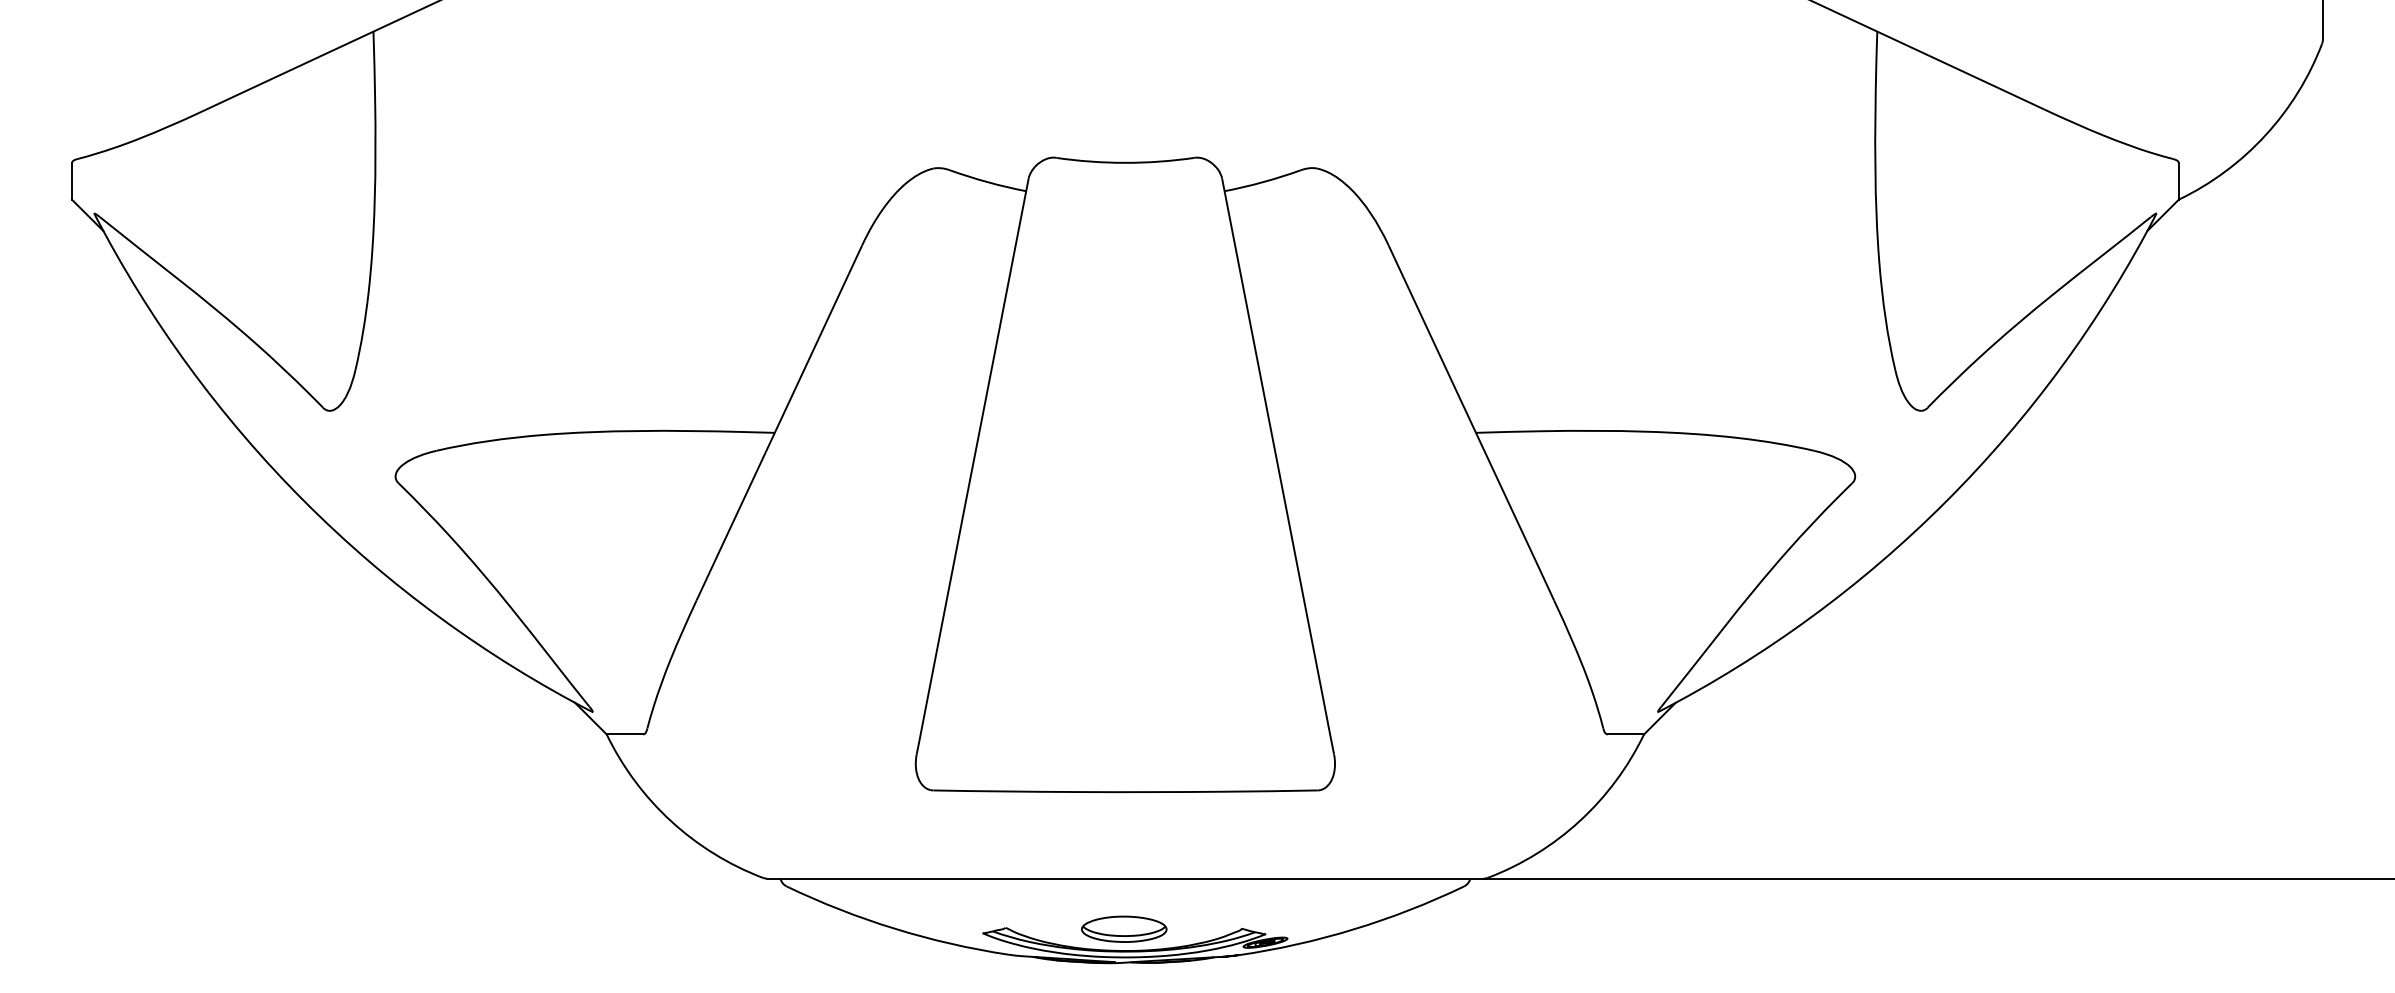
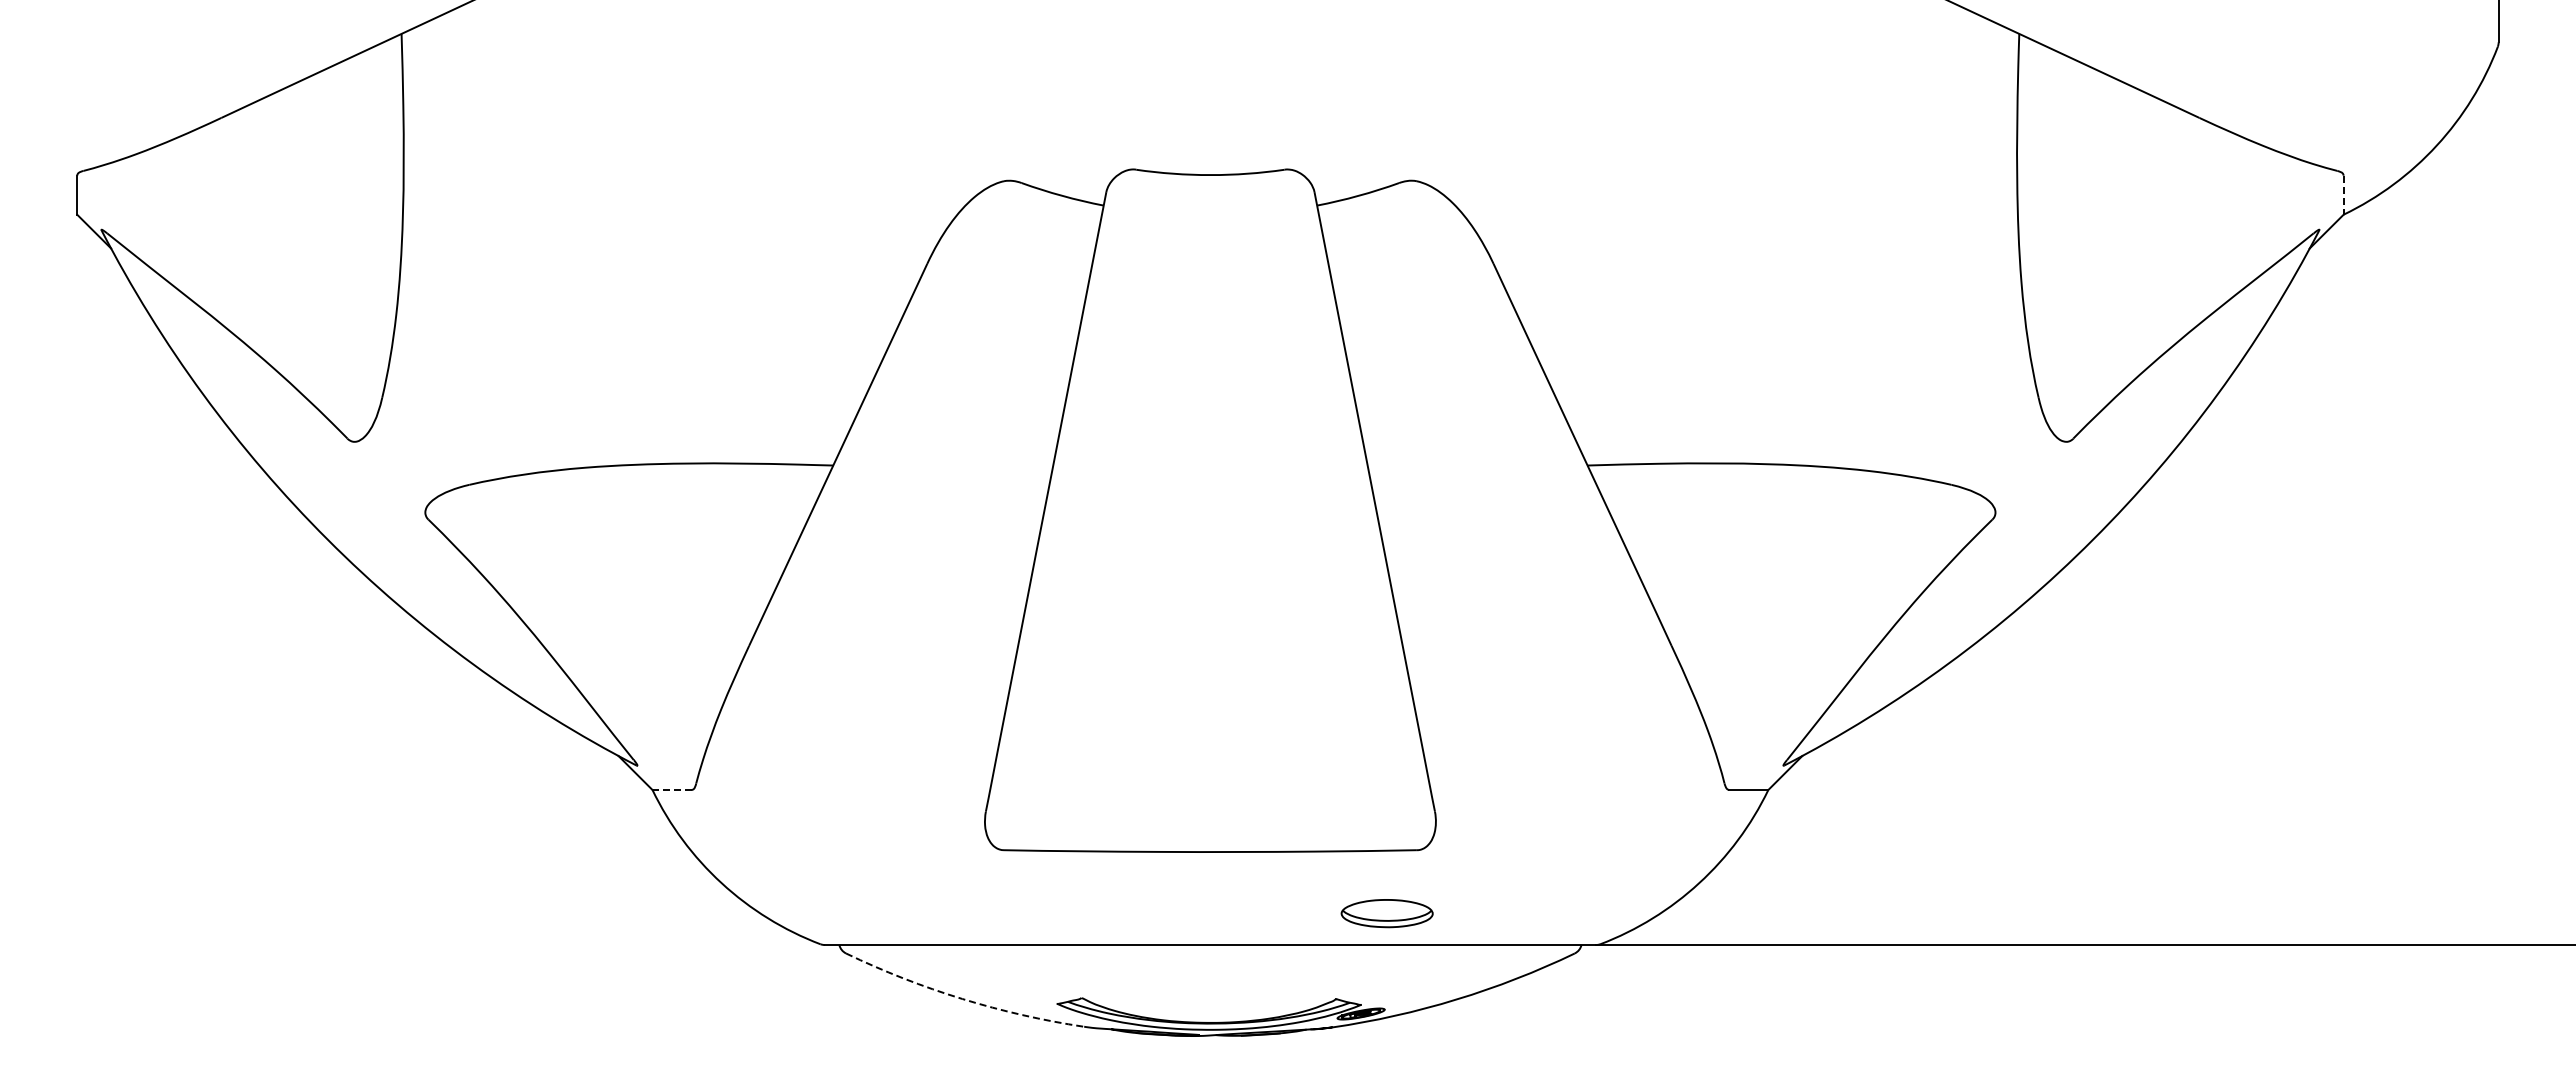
line: (2178, 181) -> (2343, 195), solid -> dashed
line: (625, 734) -> (672, 789), solid -> dashed
arc: (894, 928) -> (962, 998), solid -> dashed
part: (1123, 929) -> (1386, 913), moved

